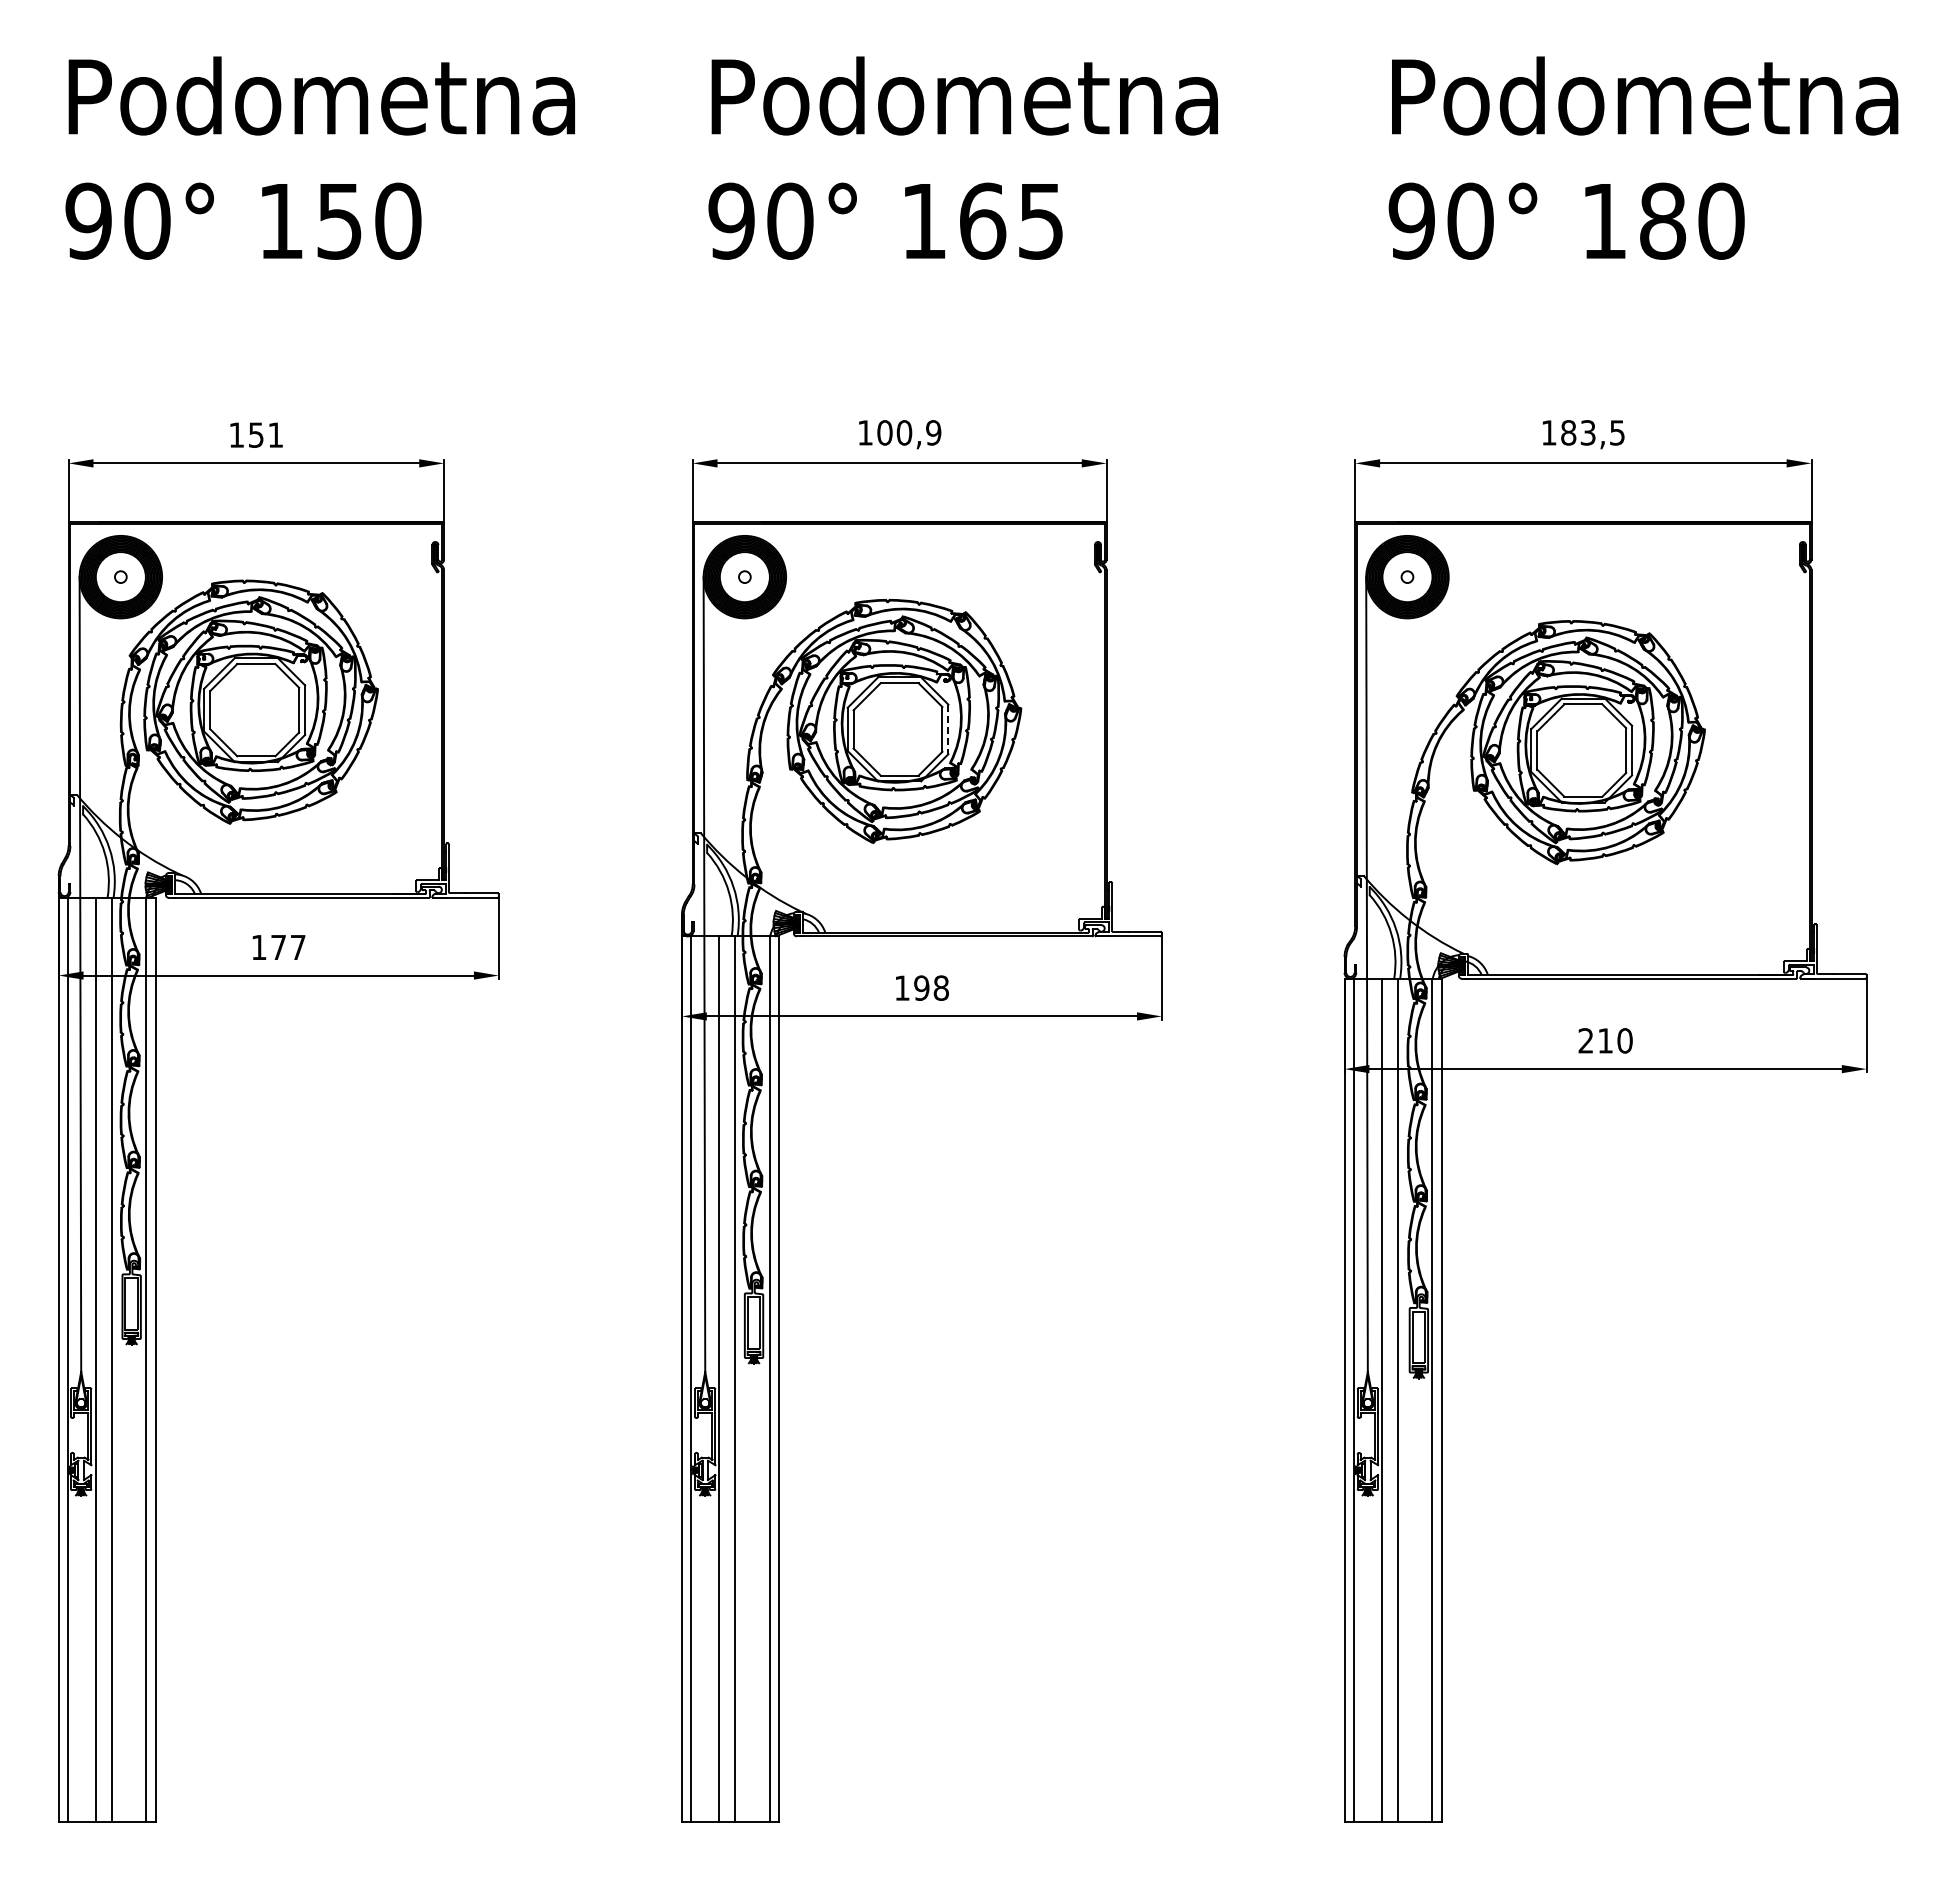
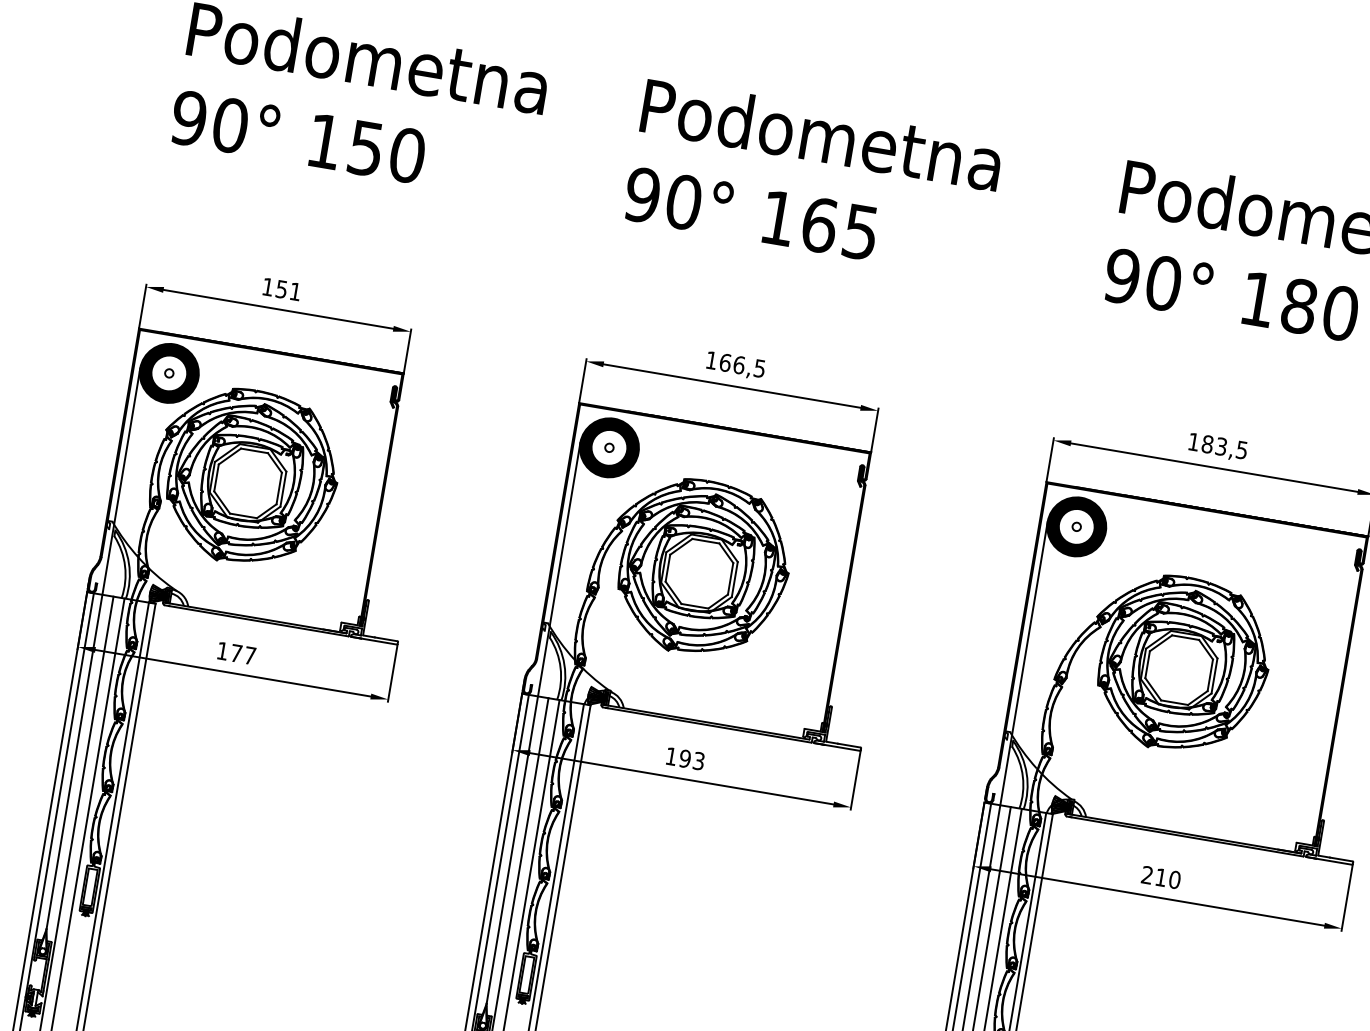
text: (909, 432) -> (742, 365), 100,9 -> 166,5
line: (948, 729) -> (734, 579), dashed -> solid
text: (940, 987) -> (698, 760), 198 -> 193

